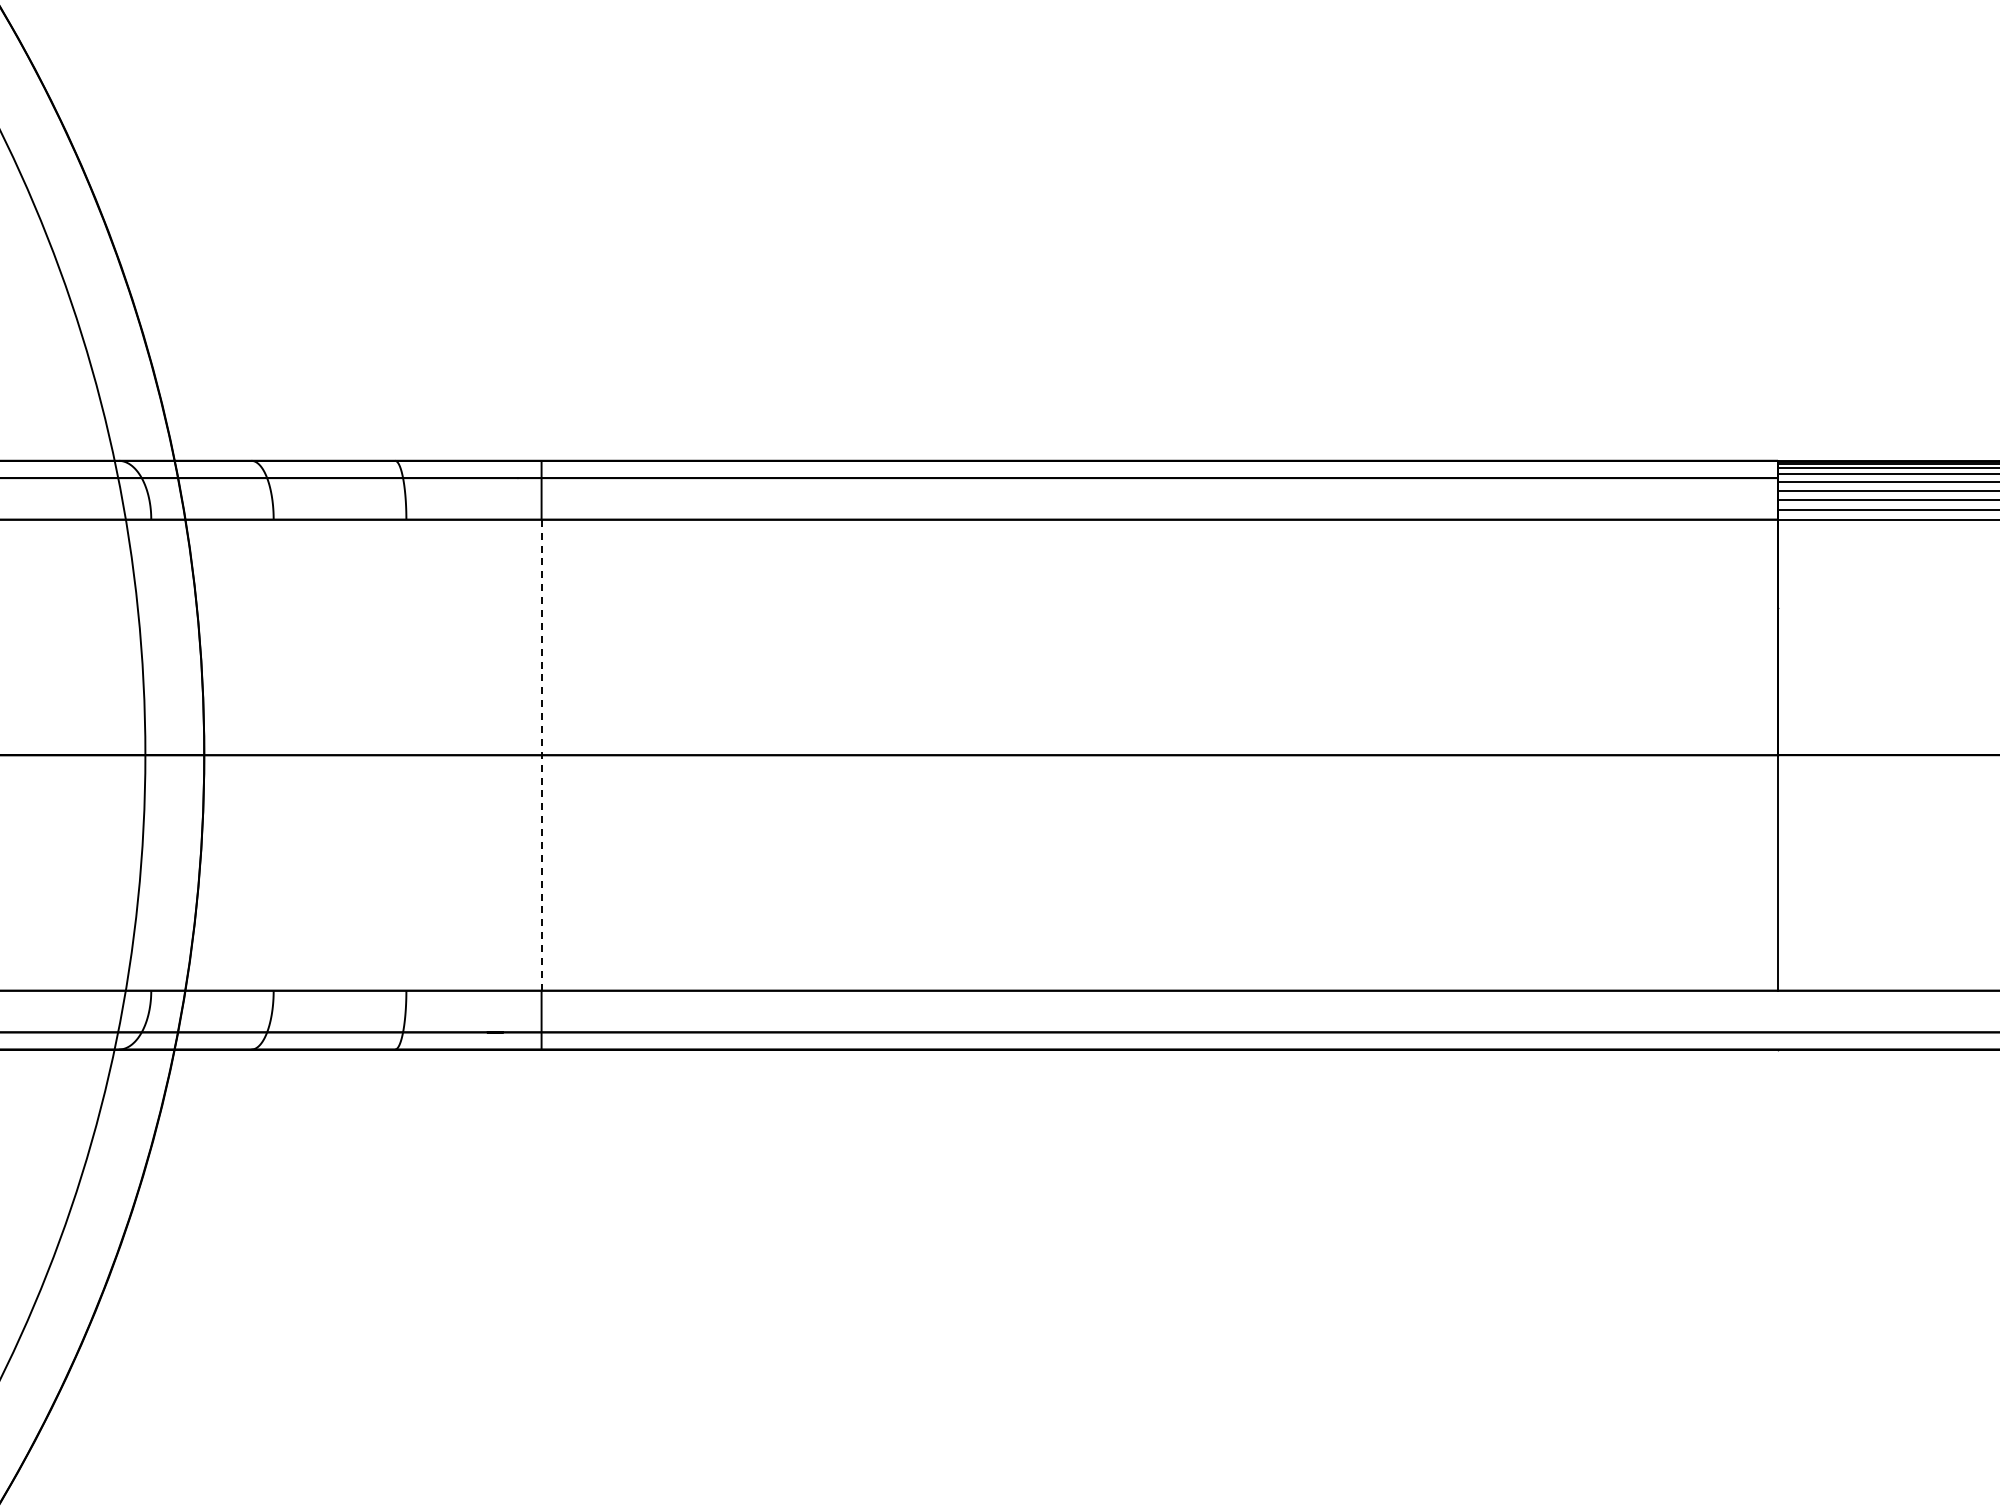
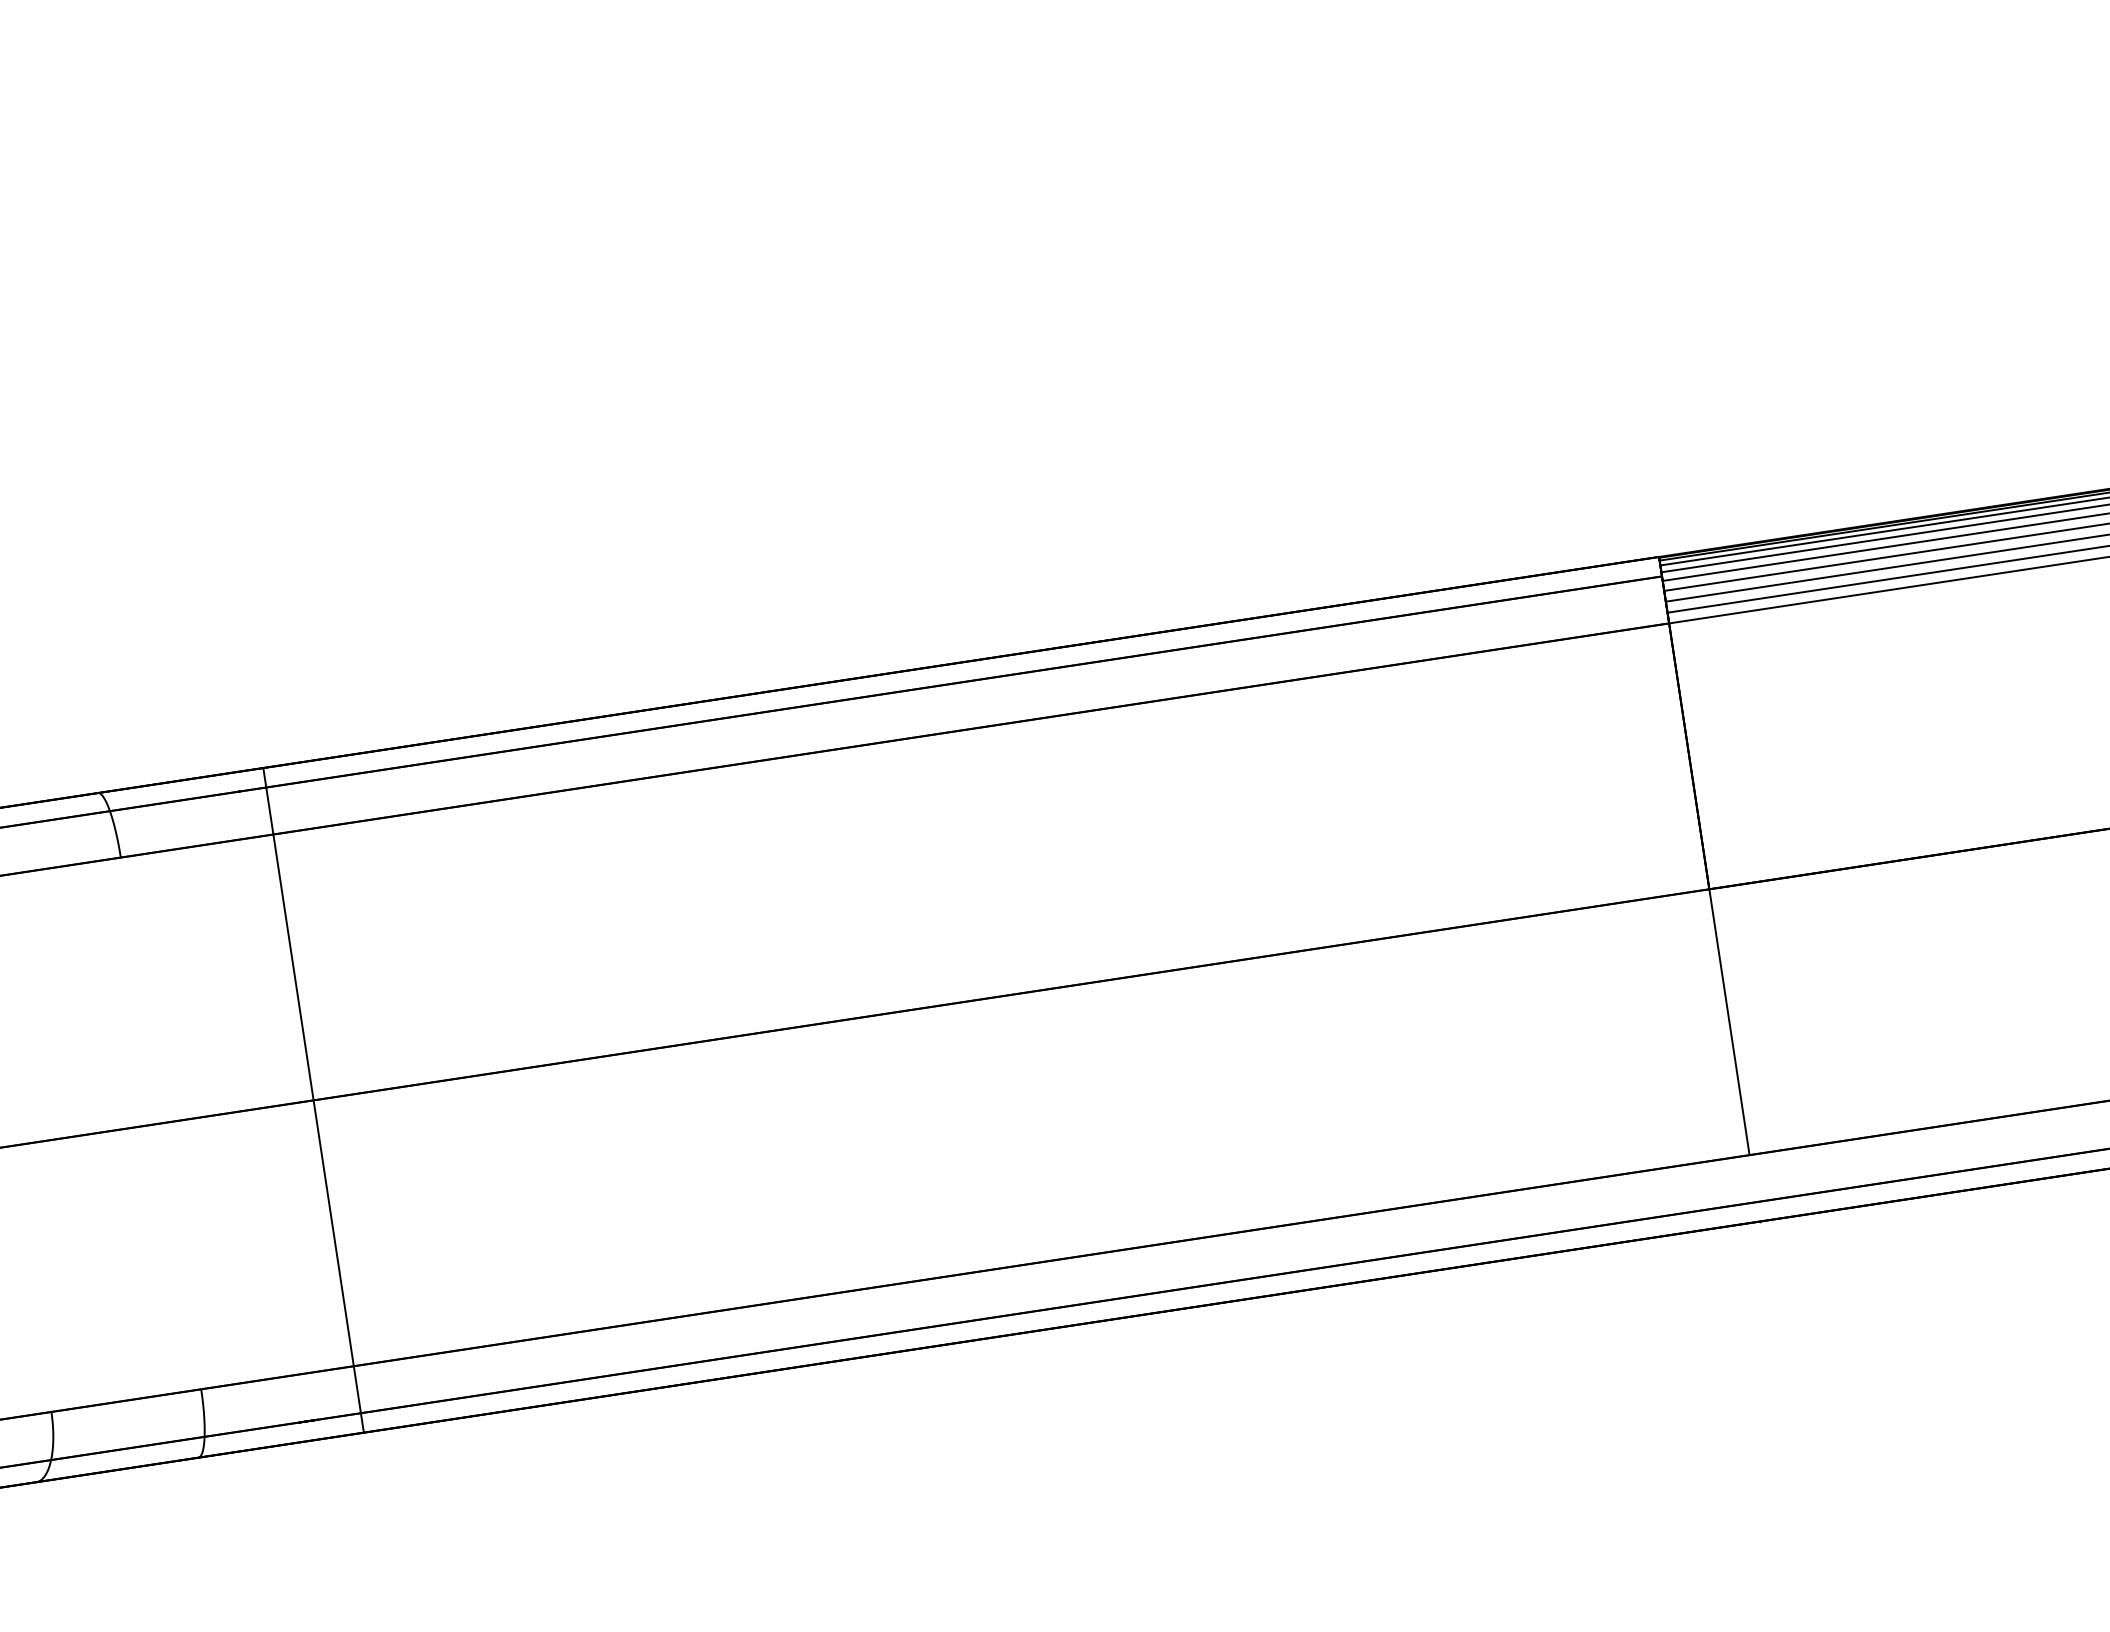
line: (541, 755) -> (313, 1100), dashed -> solid

